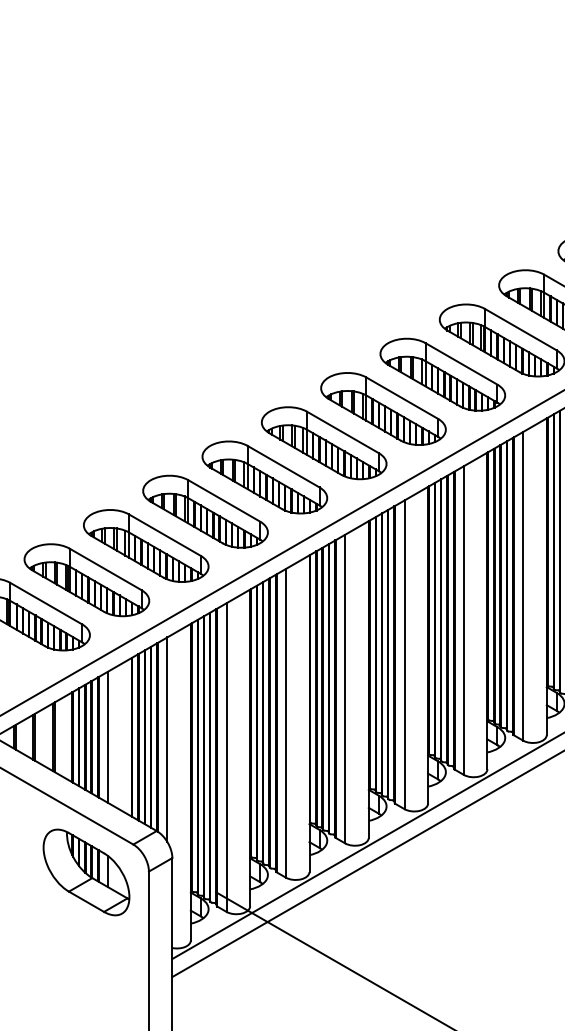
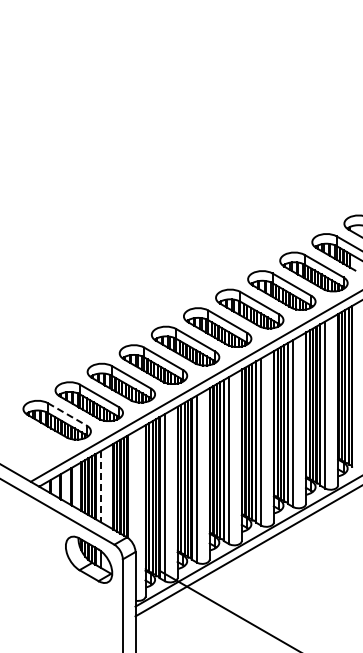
line: (46, 603) -> (67, 414), solid -> dashed
line: (107, 738) -> (100, 487), solid -> dashed
line: (166, 738) -> (132, 487), removed

